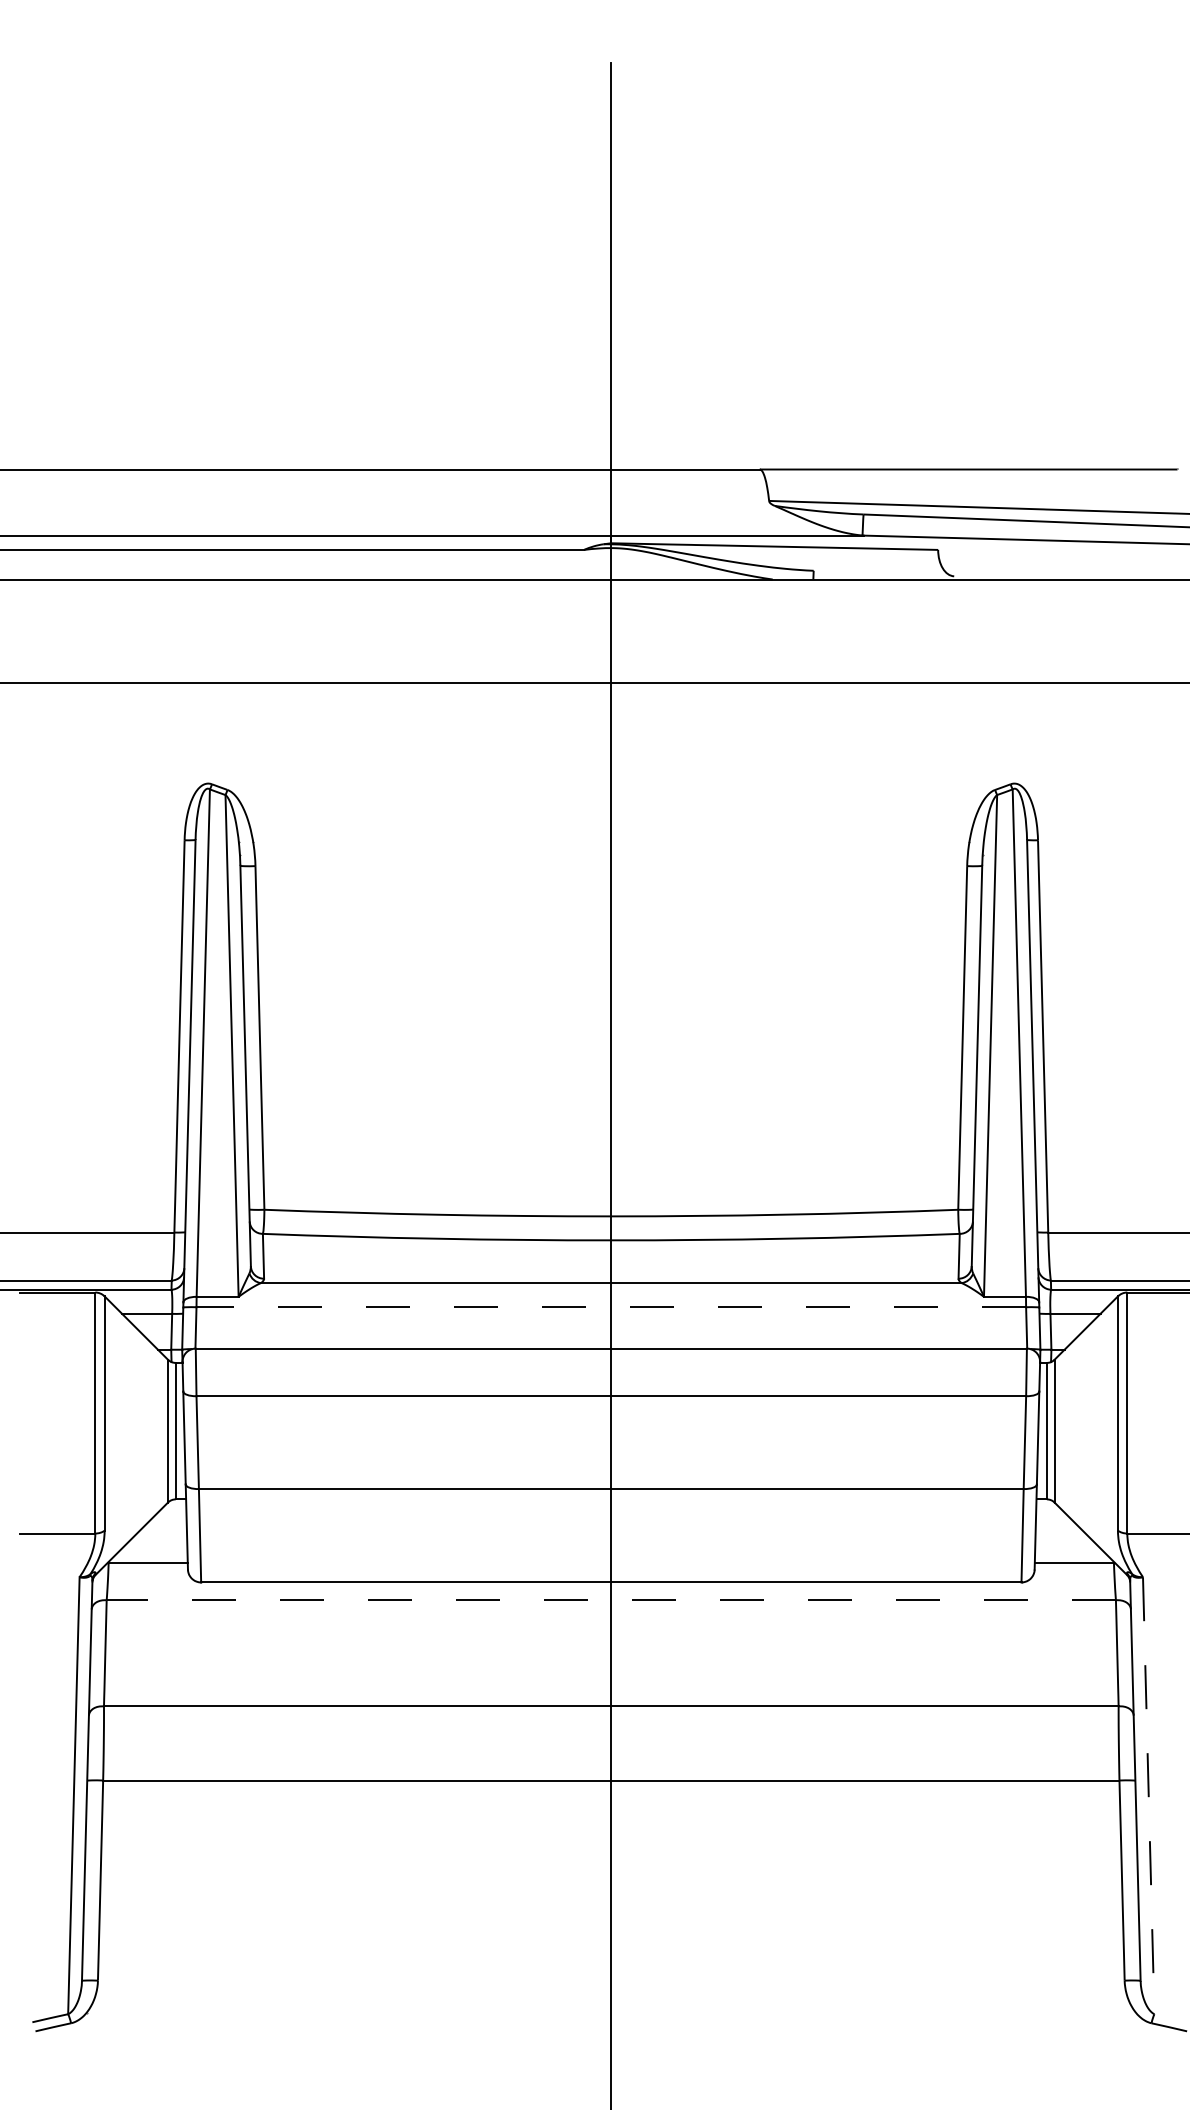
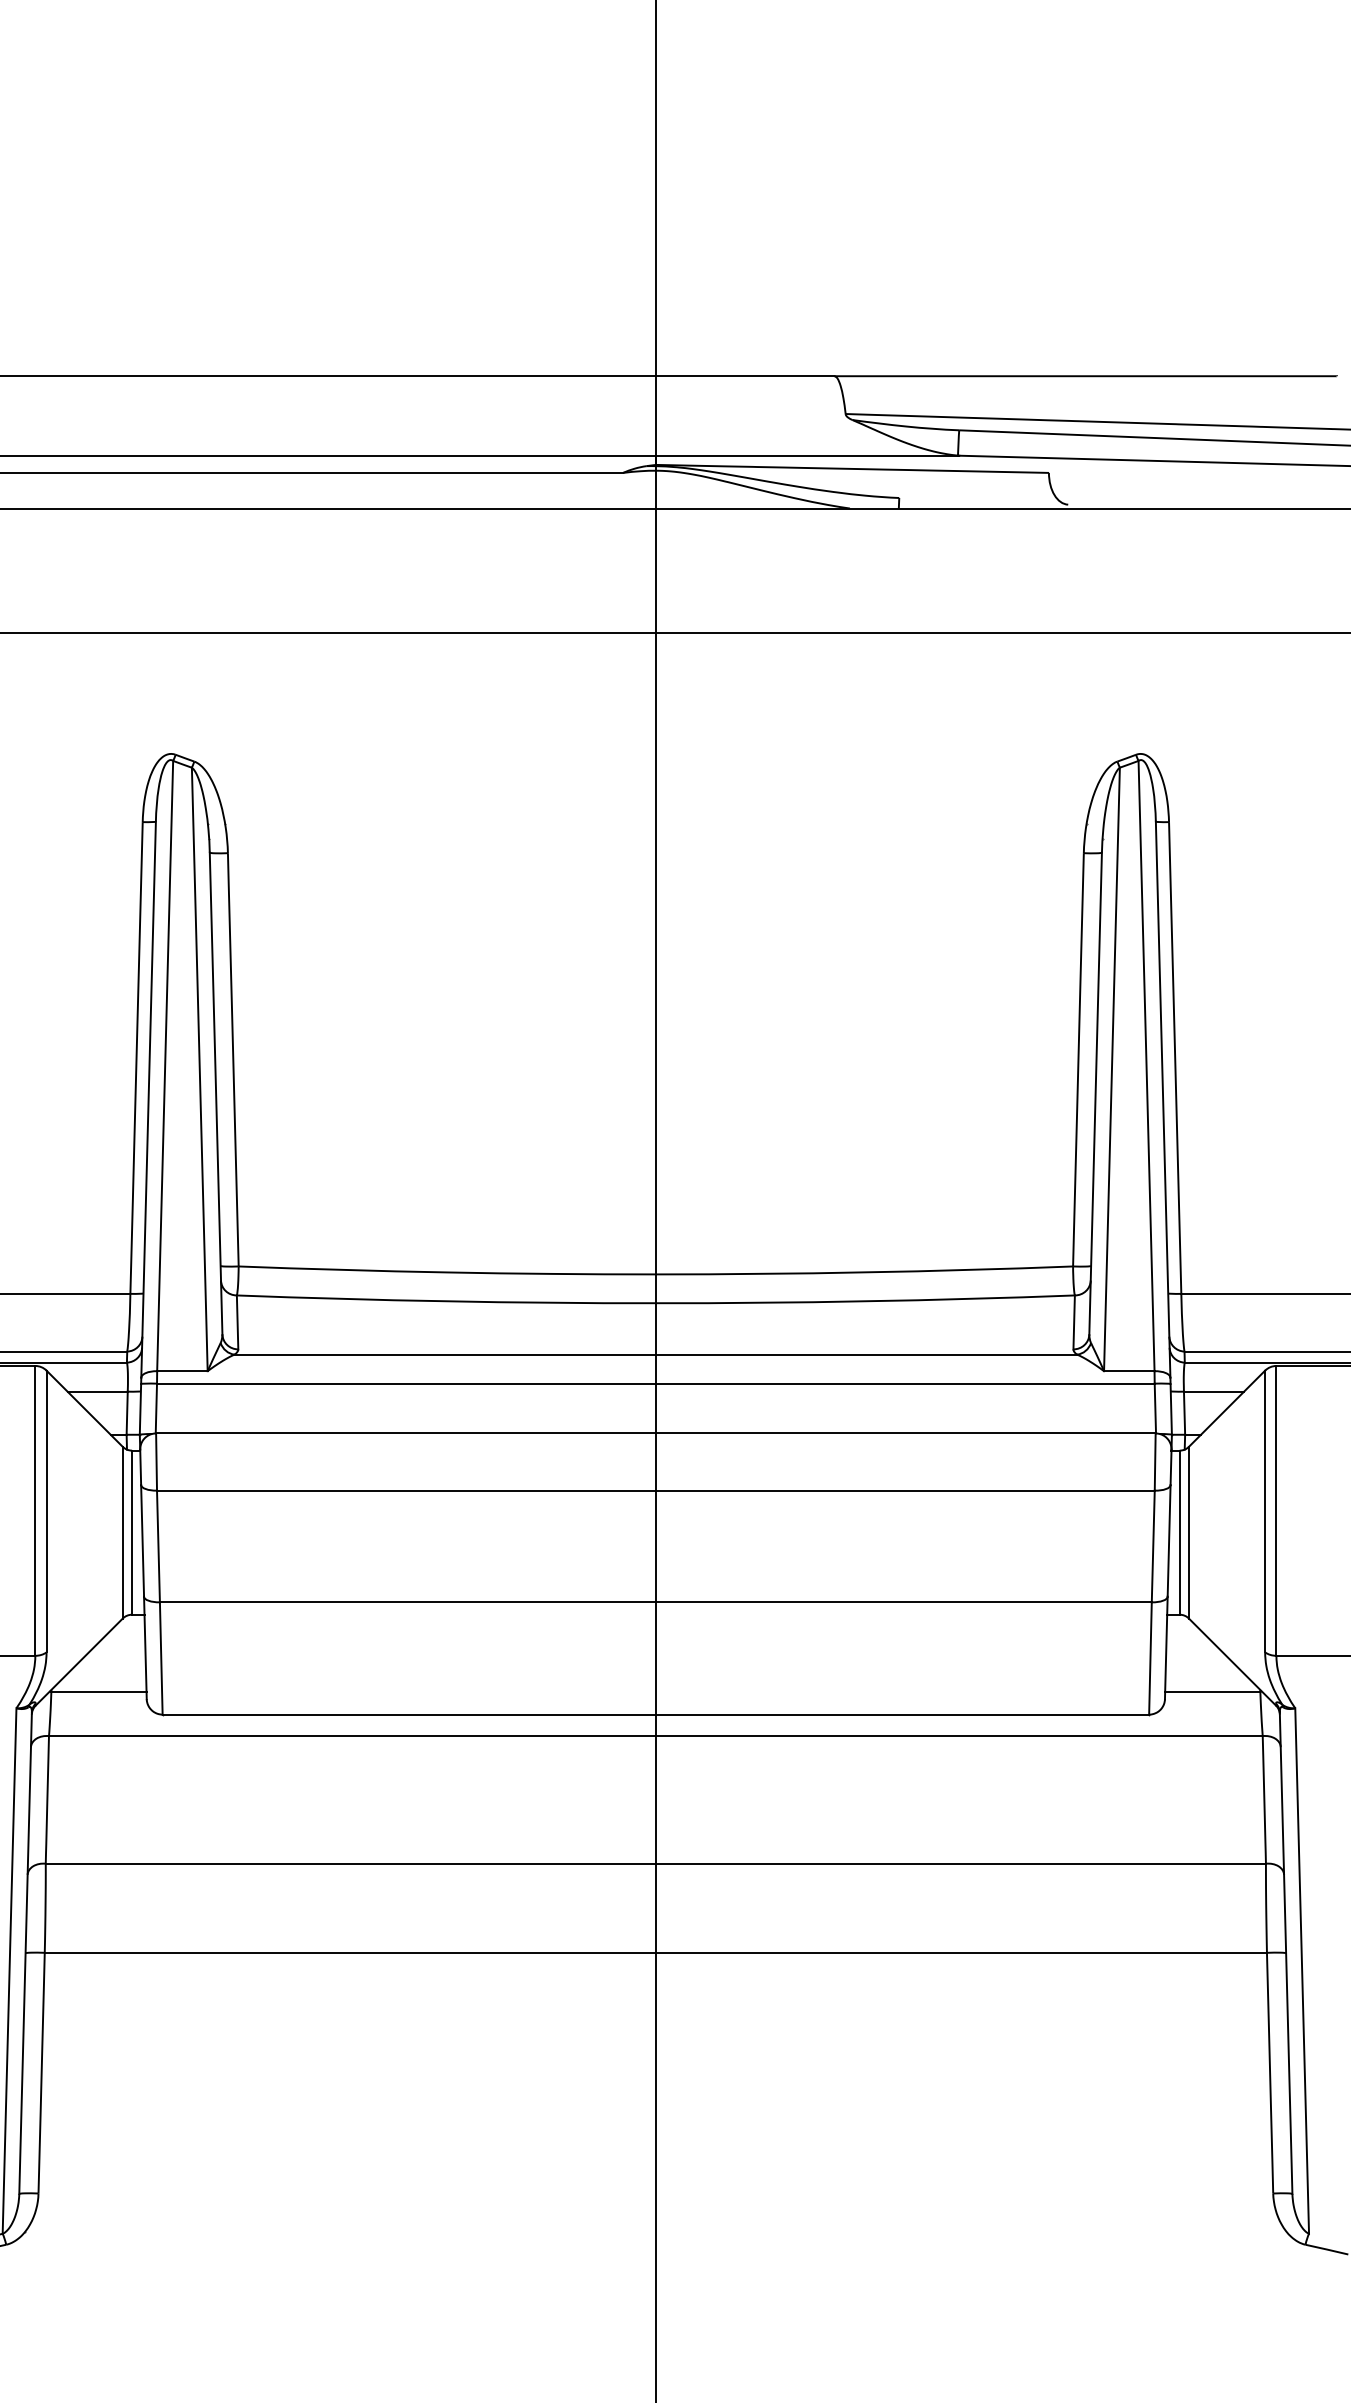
line: (611, 1307) -> (656, 1383), dashed -> solid
line: (611, 1600) -> (656, 1736), dashed -> solid
line: (1148, 1795) -> (1301, 1970), dashed -> solid

